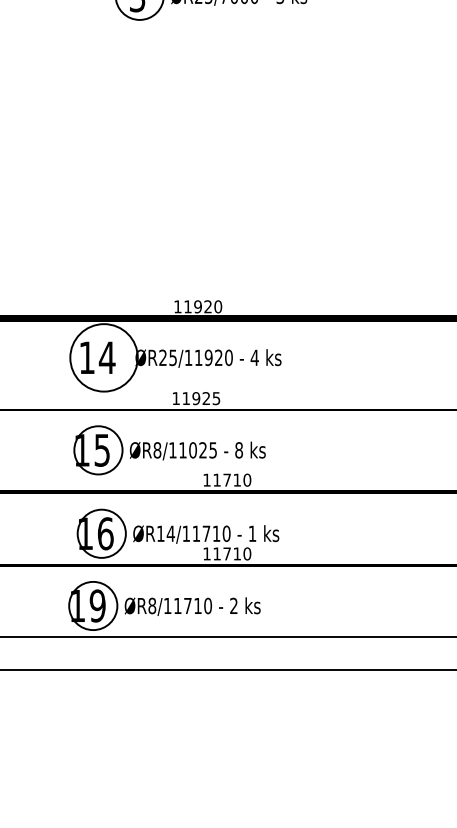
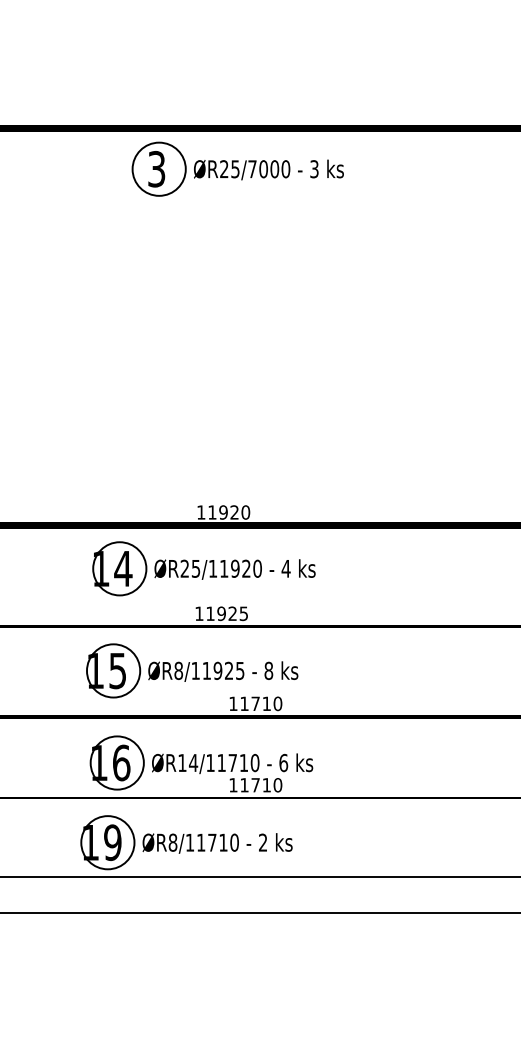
circle: (103, 357) -> (119, 568), size x0.71
text: (192, 449) -> (217, 670), ØR8/11025 -> ØR8/11925
text: (252, 533) -> (283, 762), 1 -> 6

